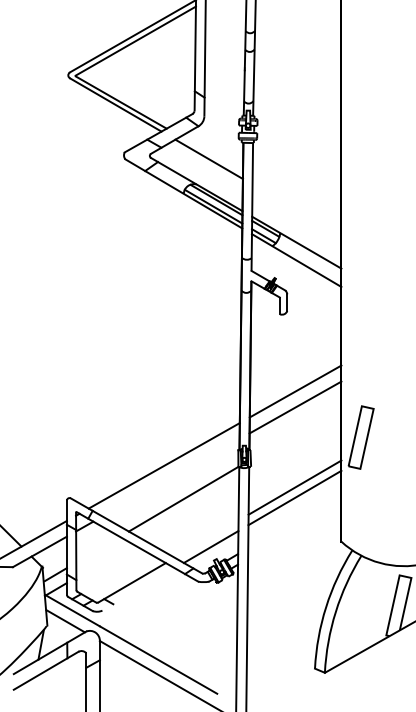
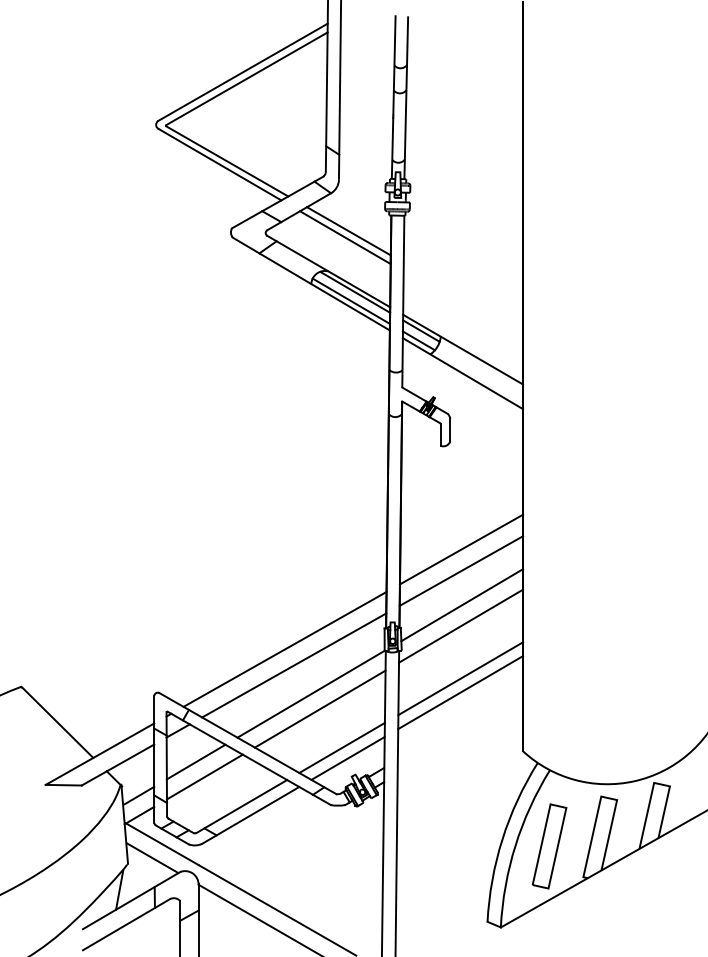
line: (211, 154) -> (348, 231), added
line: (296, 433) -> (462, 605), added
part: (361, 437) -> (549, 846), moved
line: (295, 448) -> (461, 625), added
line: (171, 477) -> (294, 665), added
line: (189, 509) -> (319, 708), added
line: (206, 538) -> (341, 747), added
line: (97, 549) -> (195, 761), added
line: (104, 560) -> (204, 776), added
line: (138, 589) -> (250, 815), added

